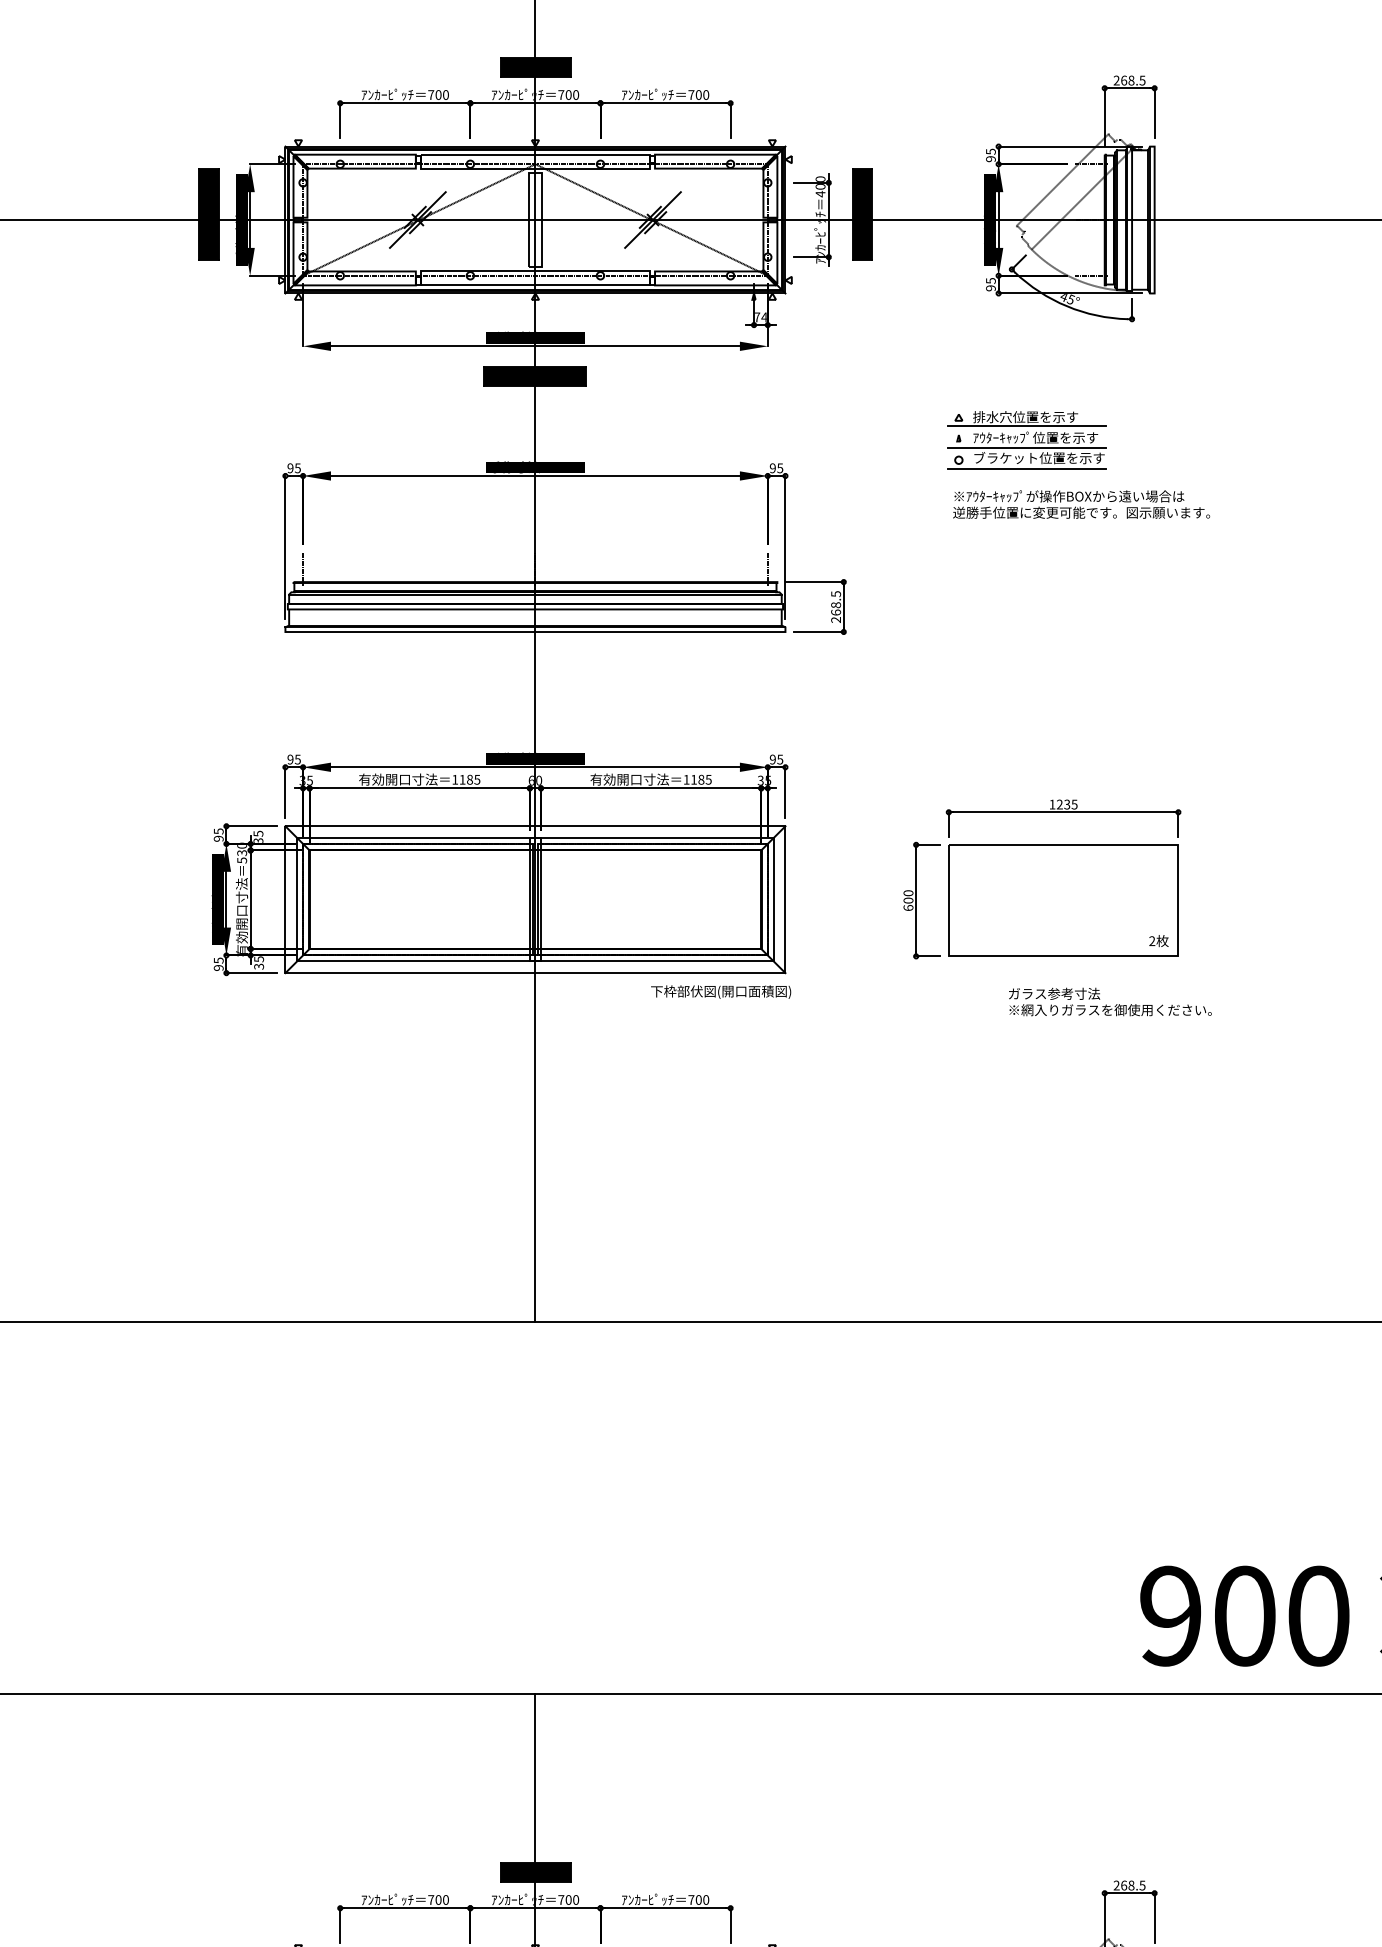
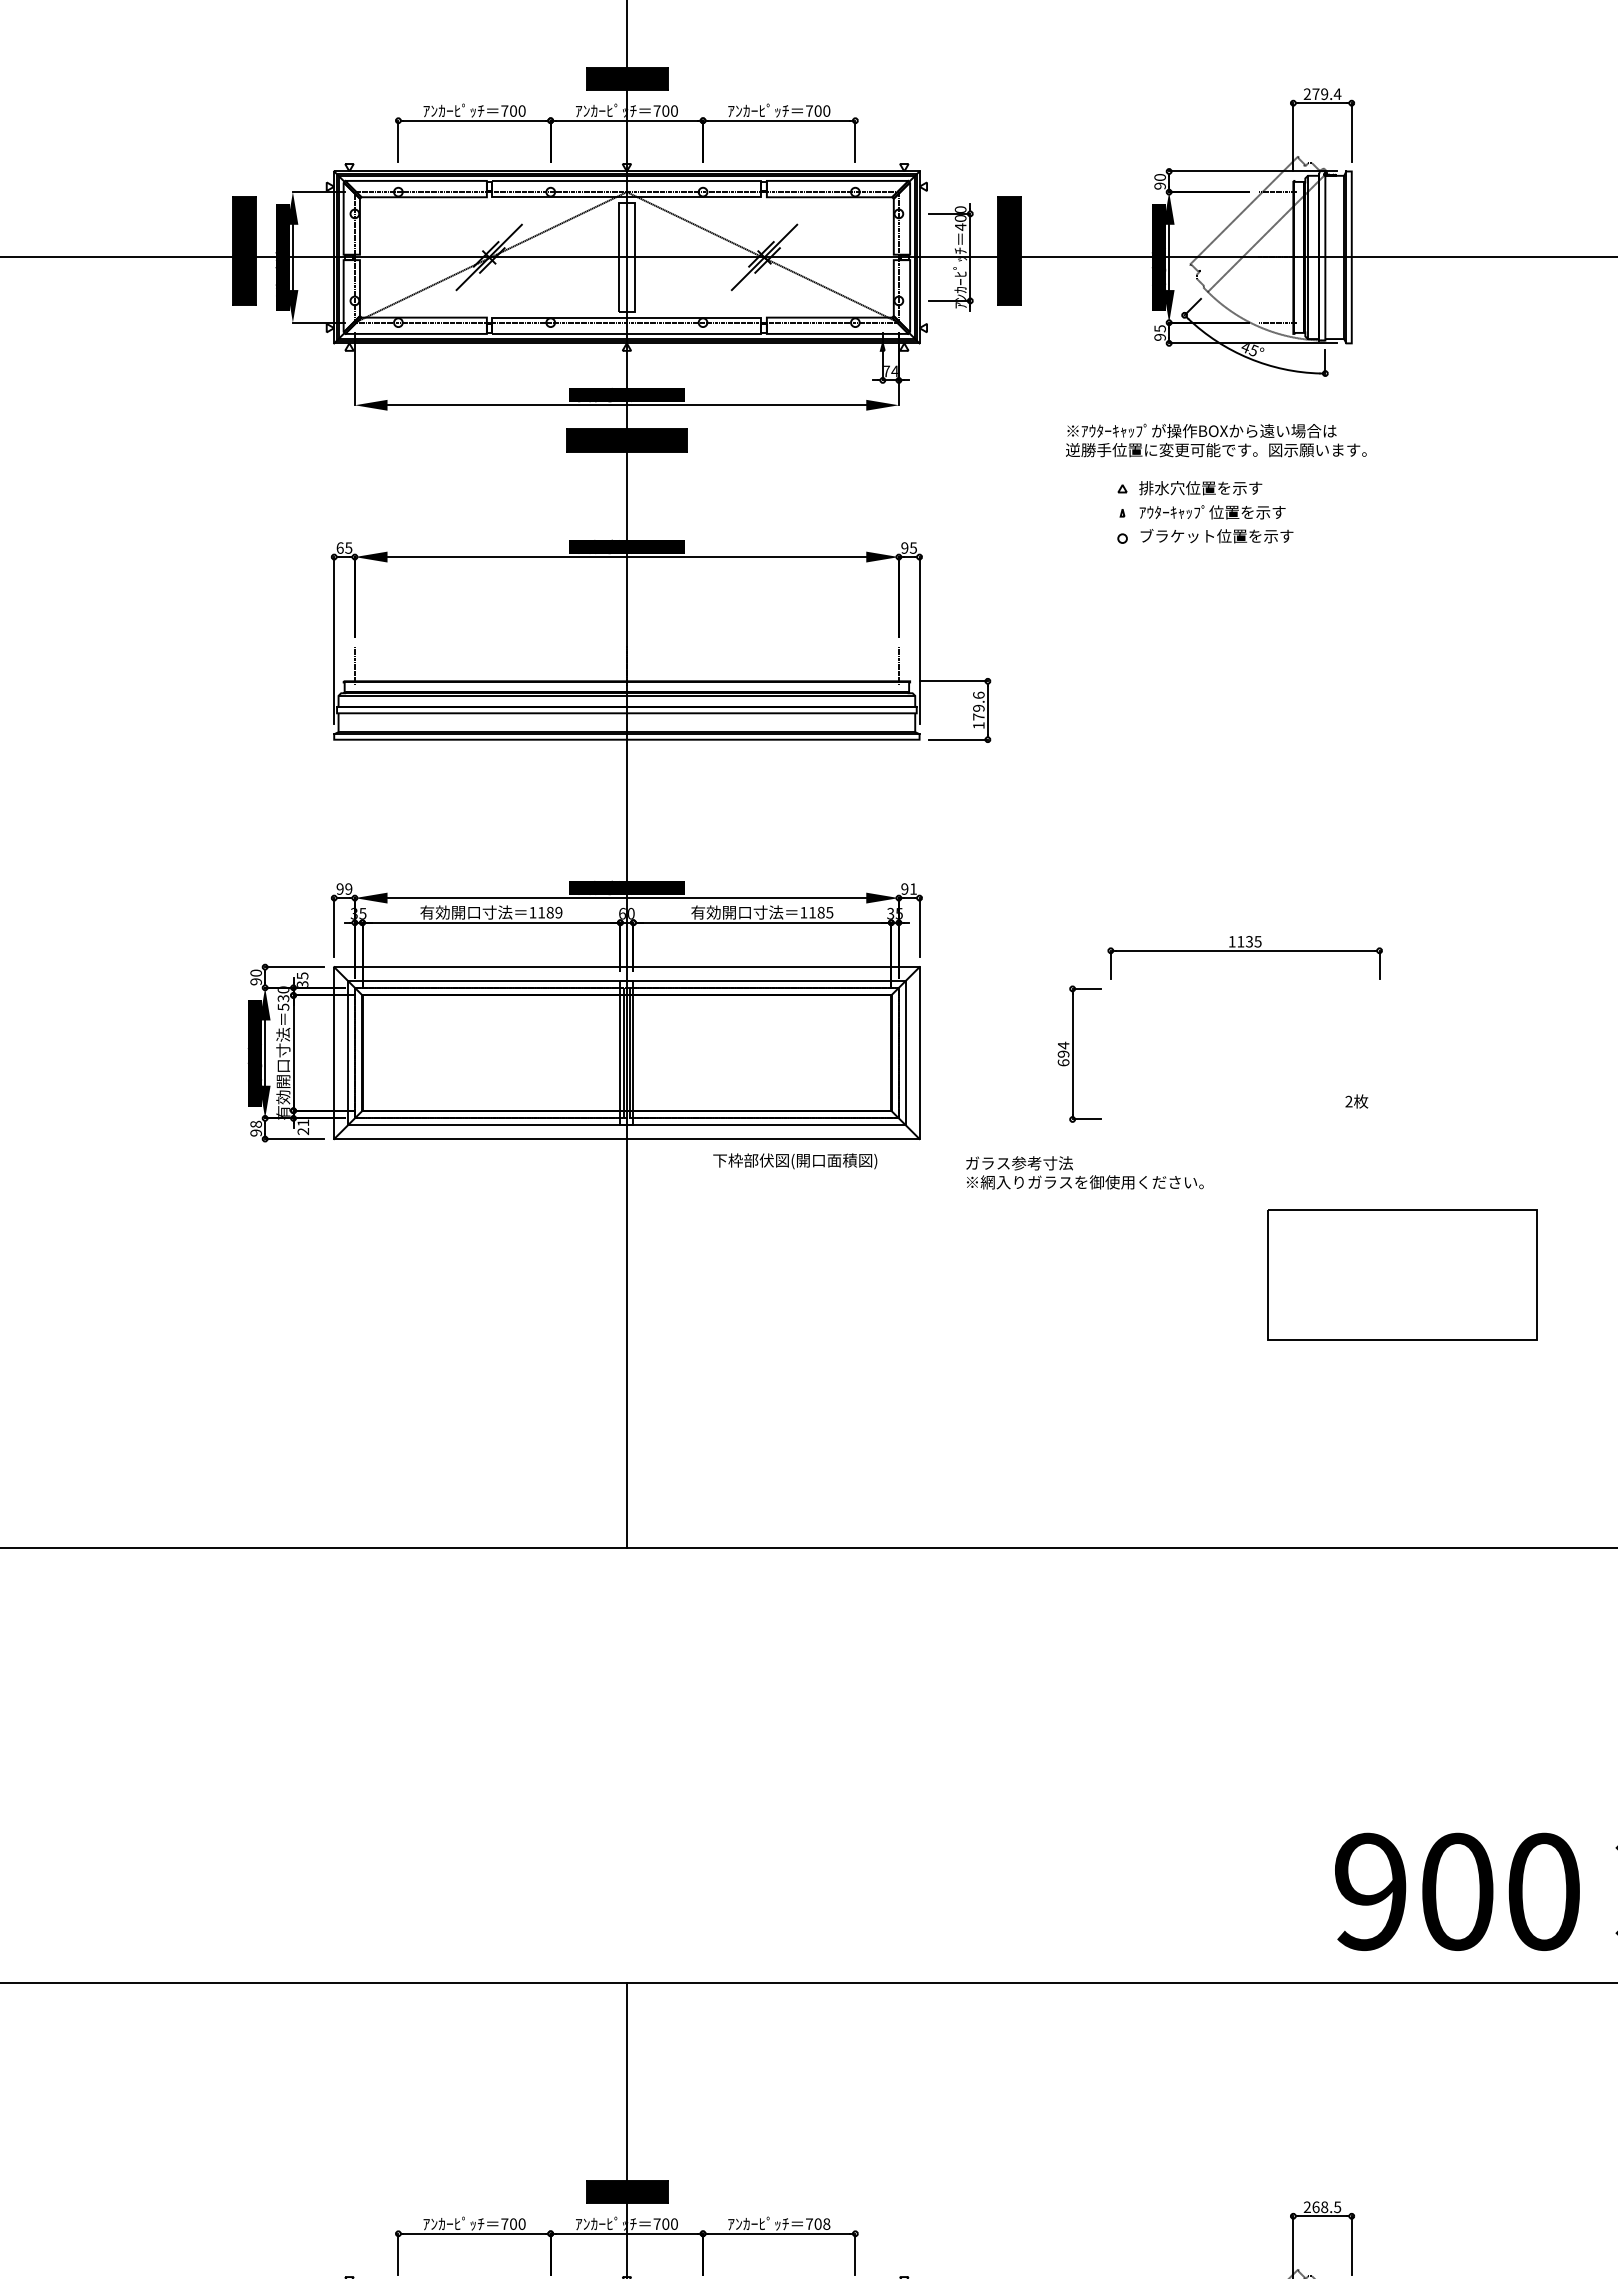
text: (1133, 80) -> (1326, 94), 268.5 -> 279.4
text: (990, 151) -> (1159, 177), 95 -> 90
line: (1026, 426) -> (1201, 499), removed
line: (1026, 448) -> (1201, 524), removed
text: (289, 467) -> (339, 547), 95 -> 65
line: (1026, 468) -> (1201, 548), removed
text: (1081, 504) -> (1216, 440), moved
text: (835, 607) -> (978, 710), 268.5 -> 179.6
text: (297, 759) -> (348, 888), 95 -> 99
text: (779, 759) -> (912, 888), 95 -> 91
text: (477, 779) -> (558, 912), 1185 -> 1189
text: (1059, 804) -> (1240, 941), 1235 -> 1135
text: (218, 830) -> (255, 972), 95 -> 90
text: (908, 896) -> (1063, 1049), 600 -> 694
part: (1063, 900) -> (1402, 1274), moved
text: (218, 960) -> (255, 1124), 95 -> 98
text: (259, 963) -> (303, 1127), 35 -> 21
text: (721, 992) -> (795, 1161), moved
text: (1109, 1001) -> (1084, 1172), moved
text: (705, 1899) -> (826, 2223), 700 -> 708

